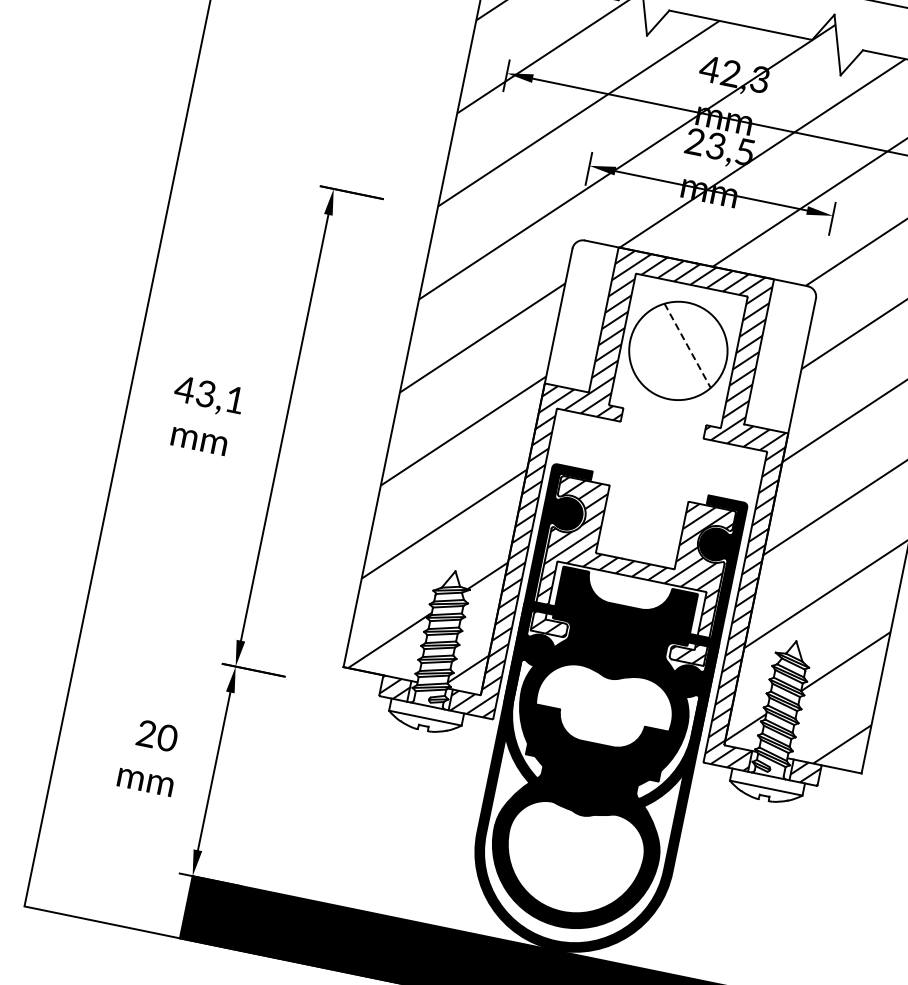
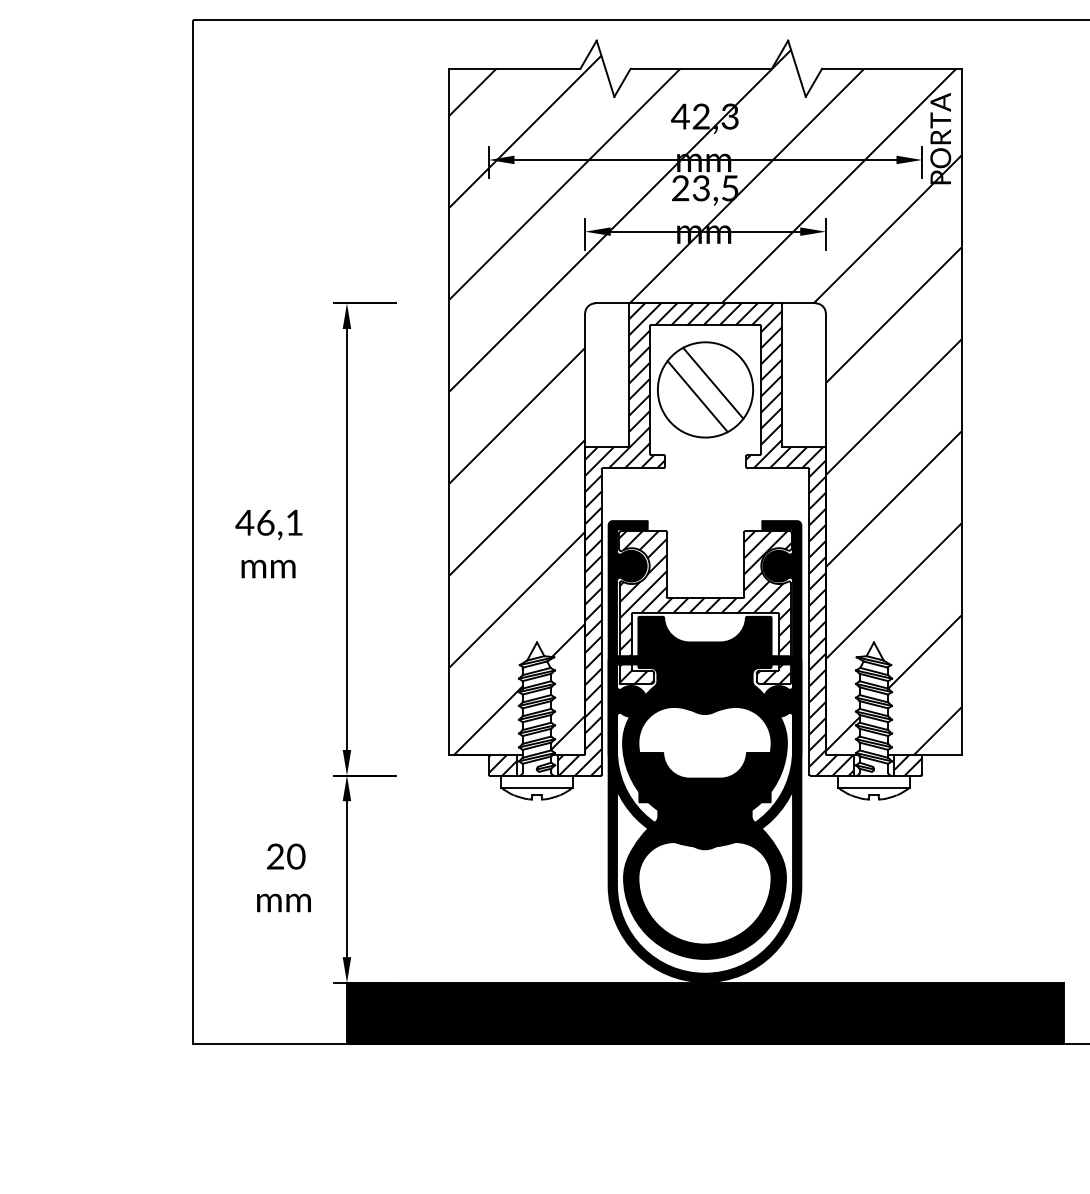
line: (687, 346) -> (713, 383), dashed -> solid
line: (668, 355) -> (697, 396), added
text: (205, 393) -> (265, 522), 43,1 -> 46,1

